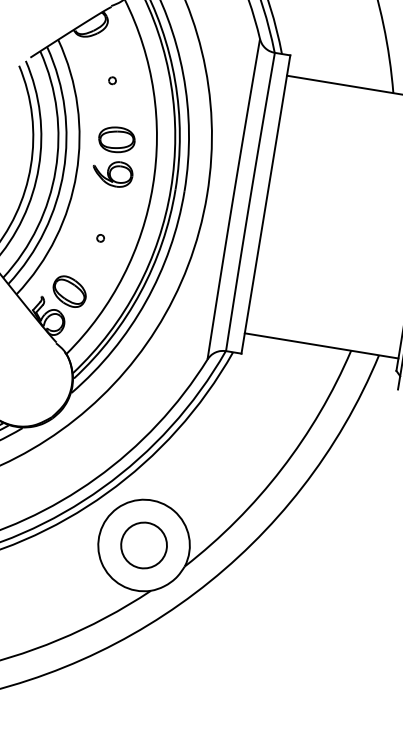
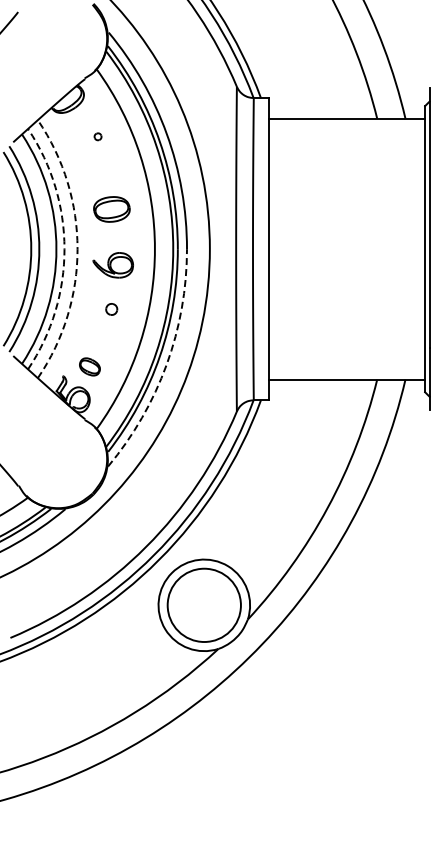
part: (112, 80) -> (97, 136), moved
arc: (63, 171) -> (64, 249), solid -> dashed
arc: (76, 173) -> (77, 249), solid -> dashed
part: (111, 173) -> (112, 265), moved
part: (100, 237) -> (111, 308), size x1.6
part: (69, 291) -> (89, 366), size x0.6
arc: (145, 301) -> (166, 364), solid -> dashed
circle: (144, 545) -> (204, 605), size x1.6

